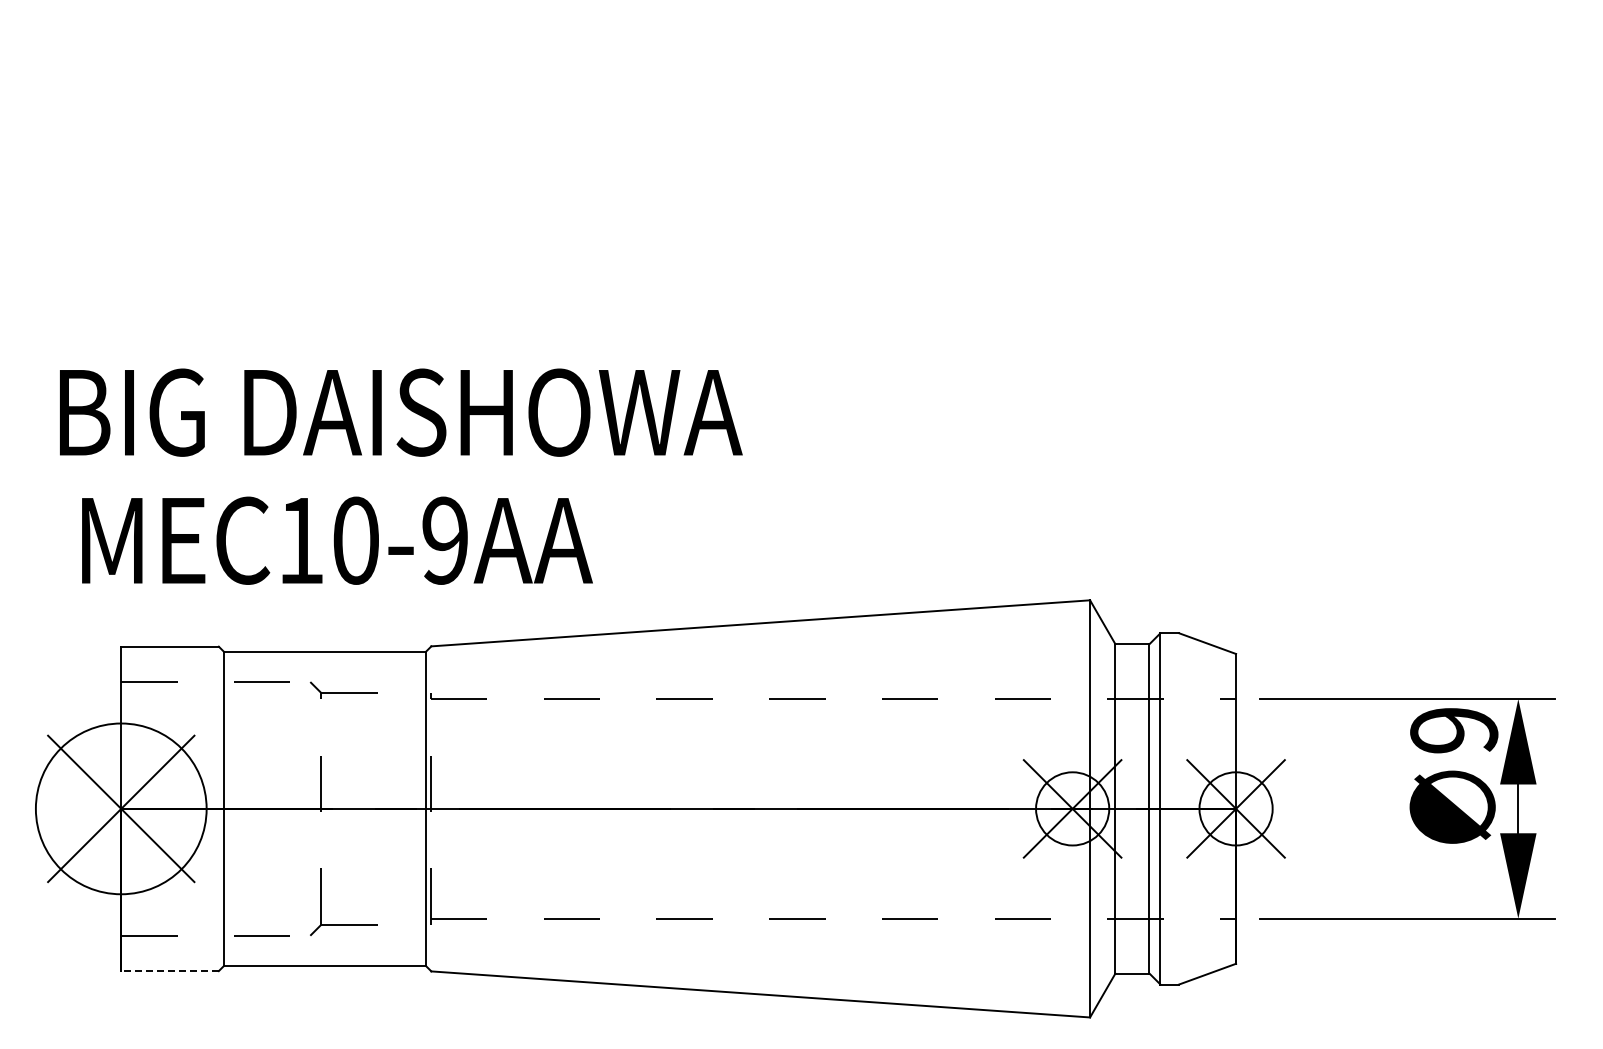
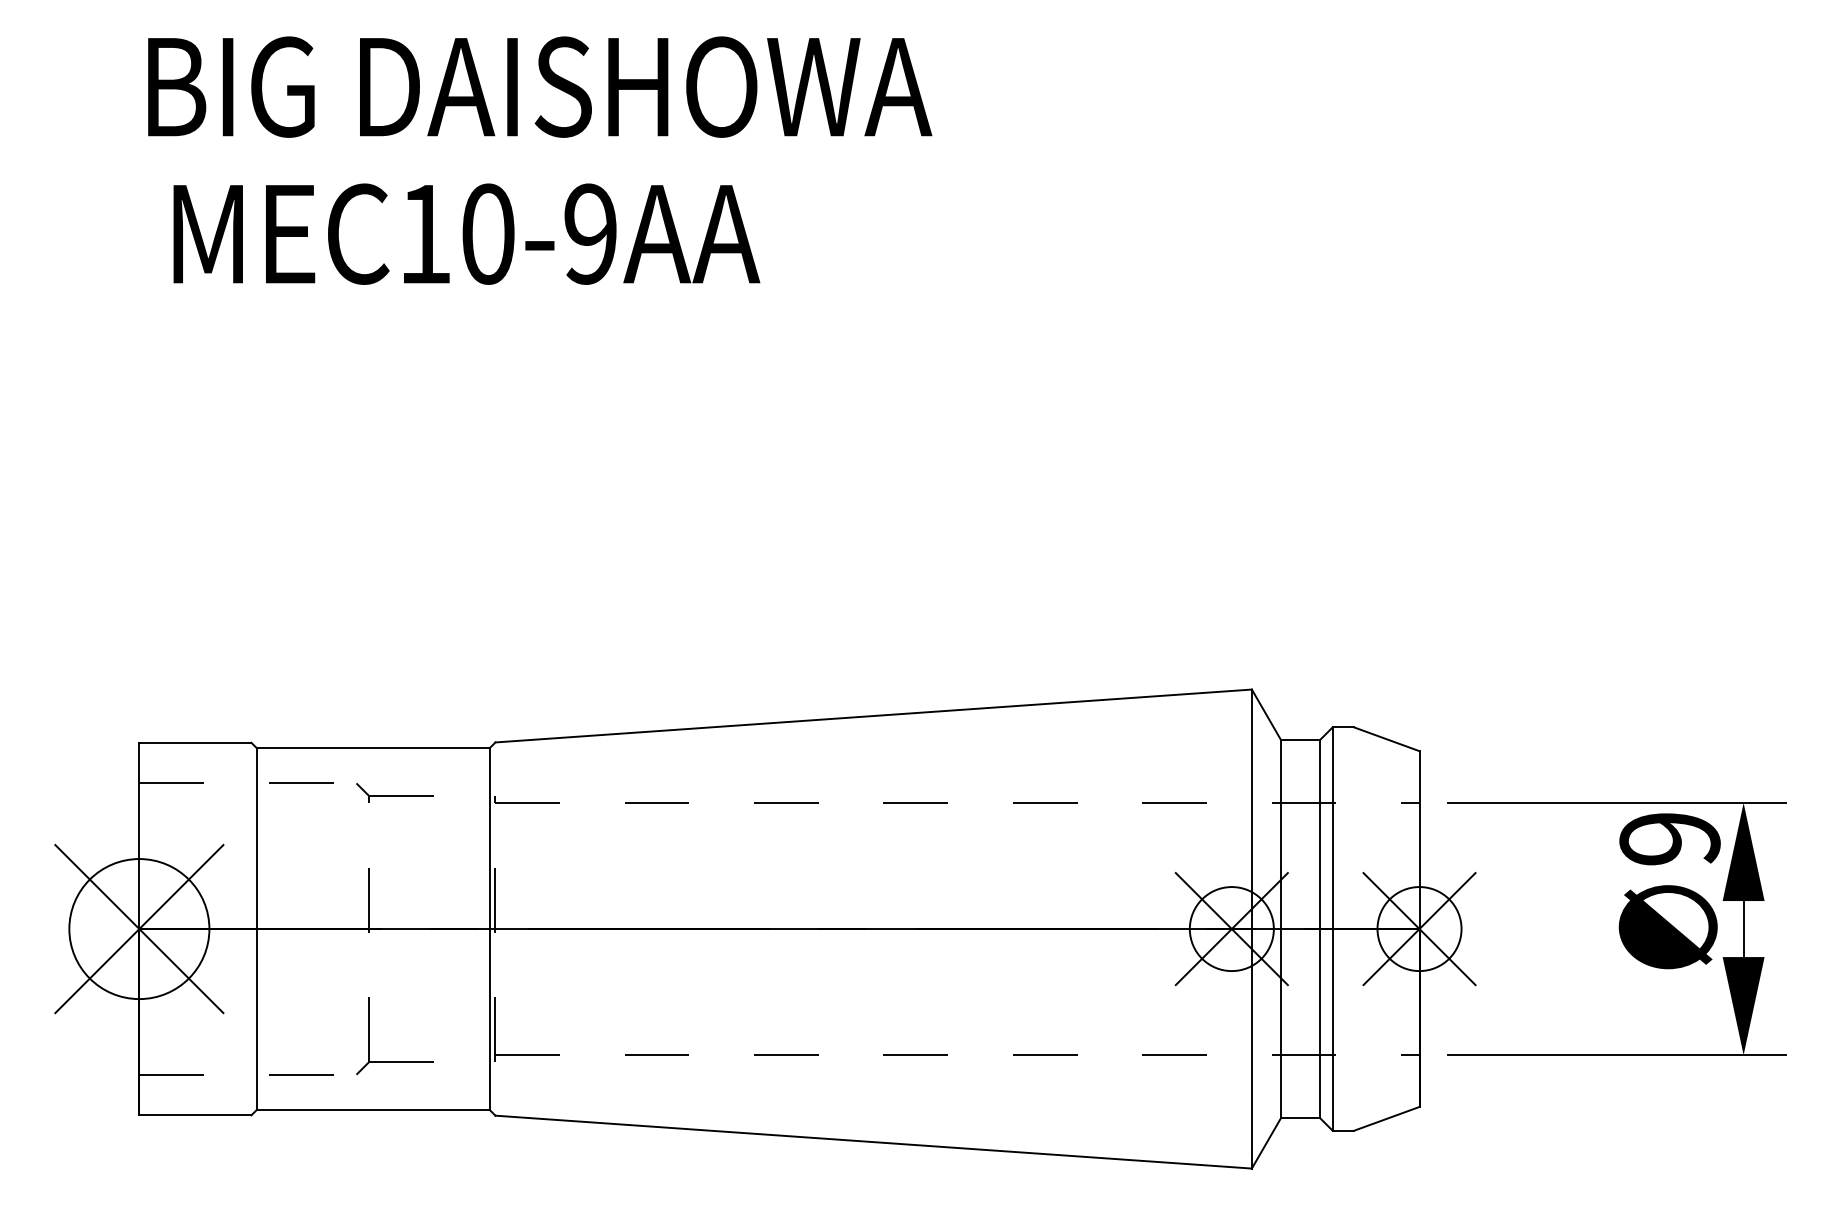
text: (401, 476) -> (540, 160), moved
circle: (121, 808) -> (139, 928), size x0.71
line: (170, 971) -> (195, 1115), dashed -> solid

